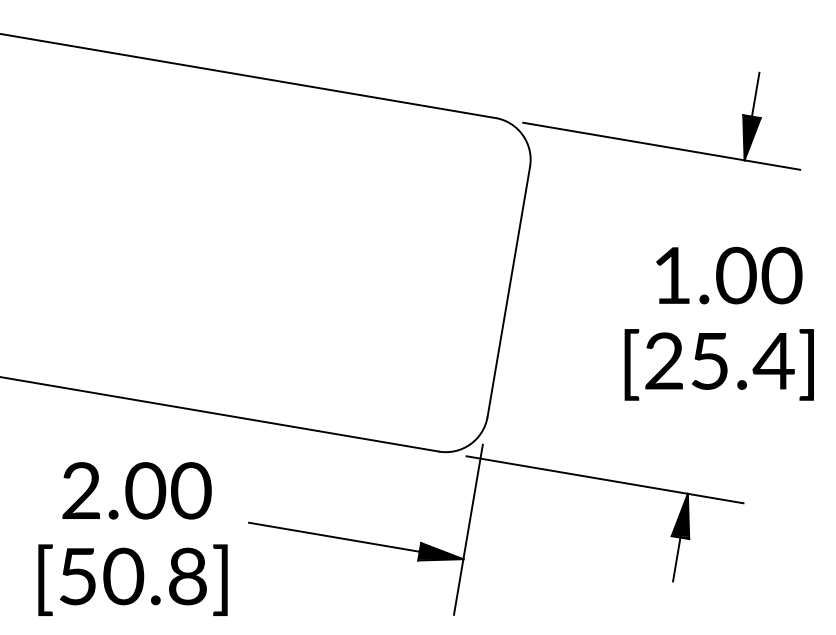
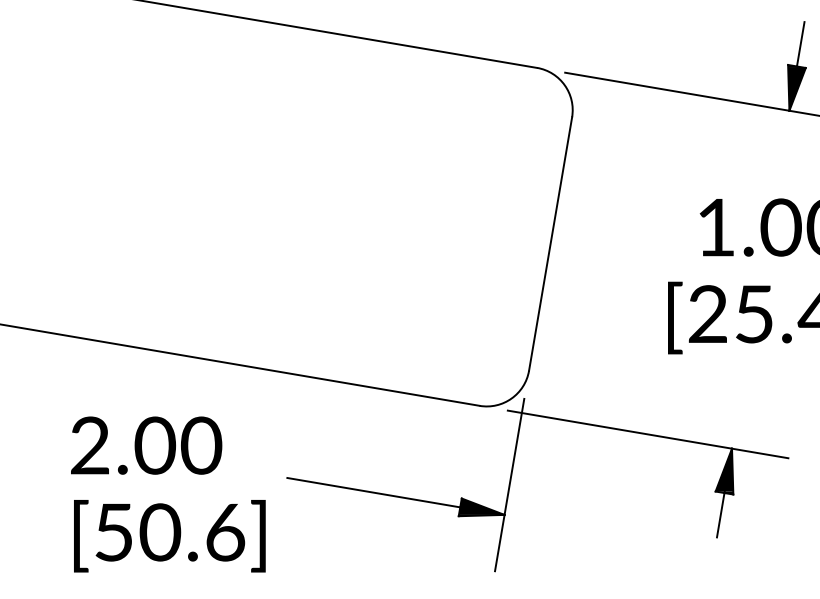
text: (136, 490) -> (146, 445), moved
text: (188, 575) -> (226, 531), [50.8] -> [50.6]

